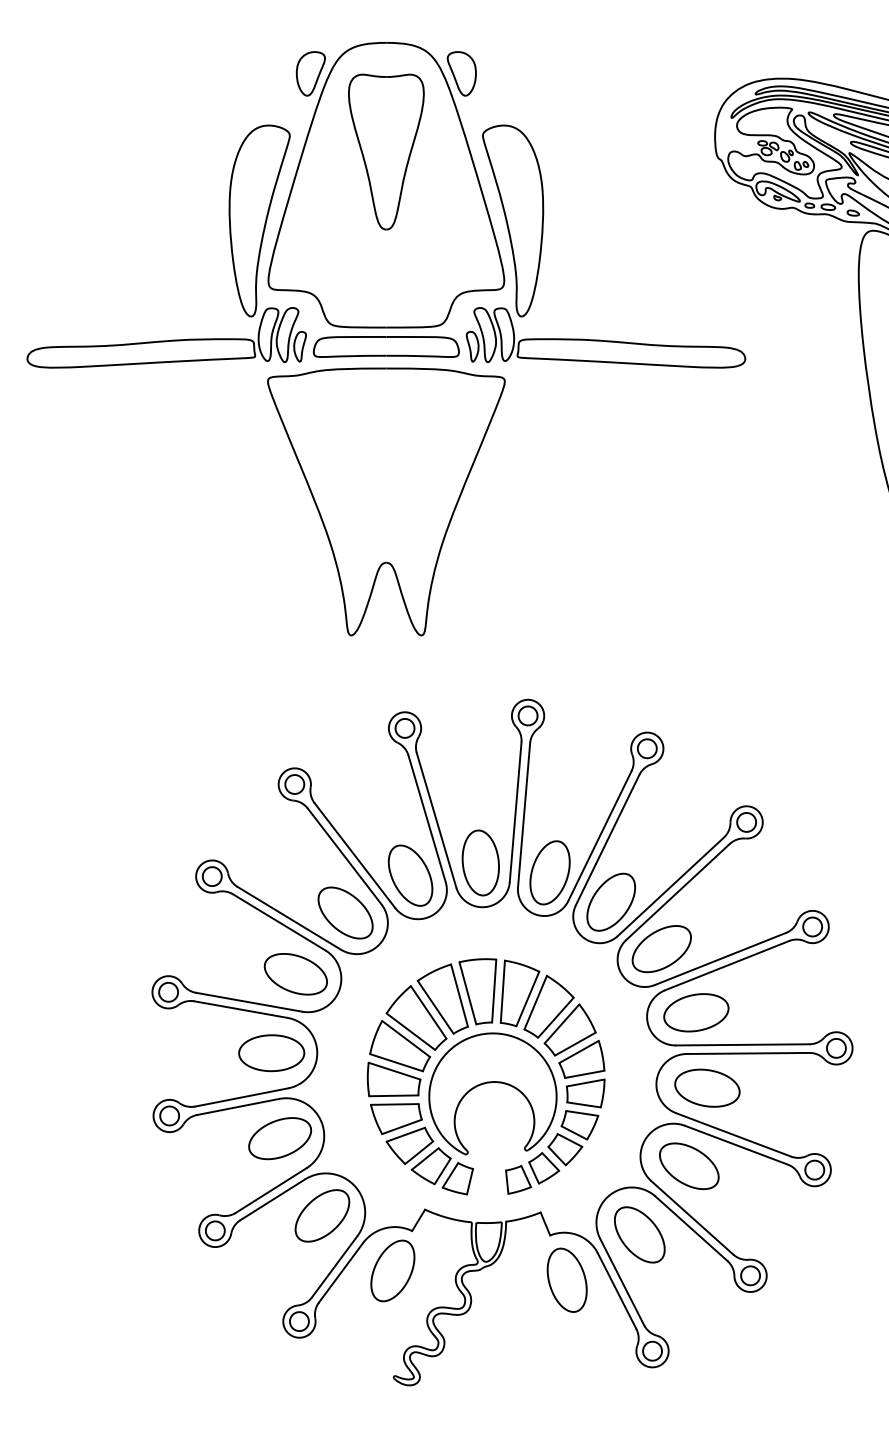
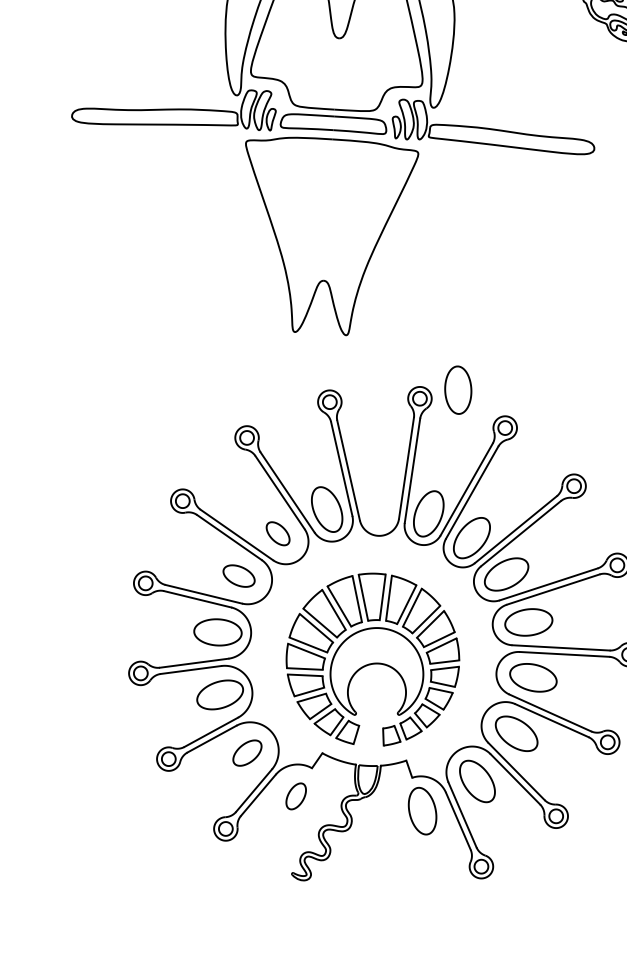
part: (480, 862) -> (458, 389), moved
part: (345, 912) -> (278, 533), size x0.6
part: (295, 974) -> (238, 576), size x0.7
part: (322, 1215) -> (247, 752), size x0.7
part: (392, 1270) -> (295, 796), size x0.6

